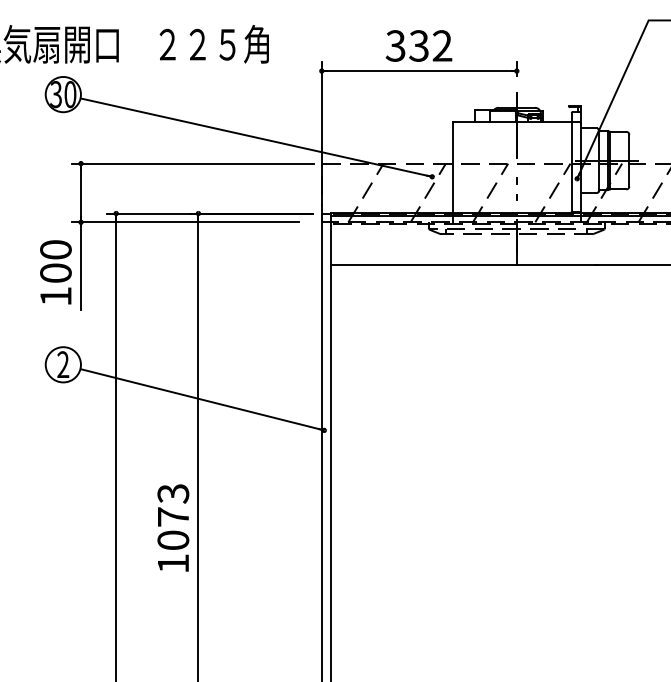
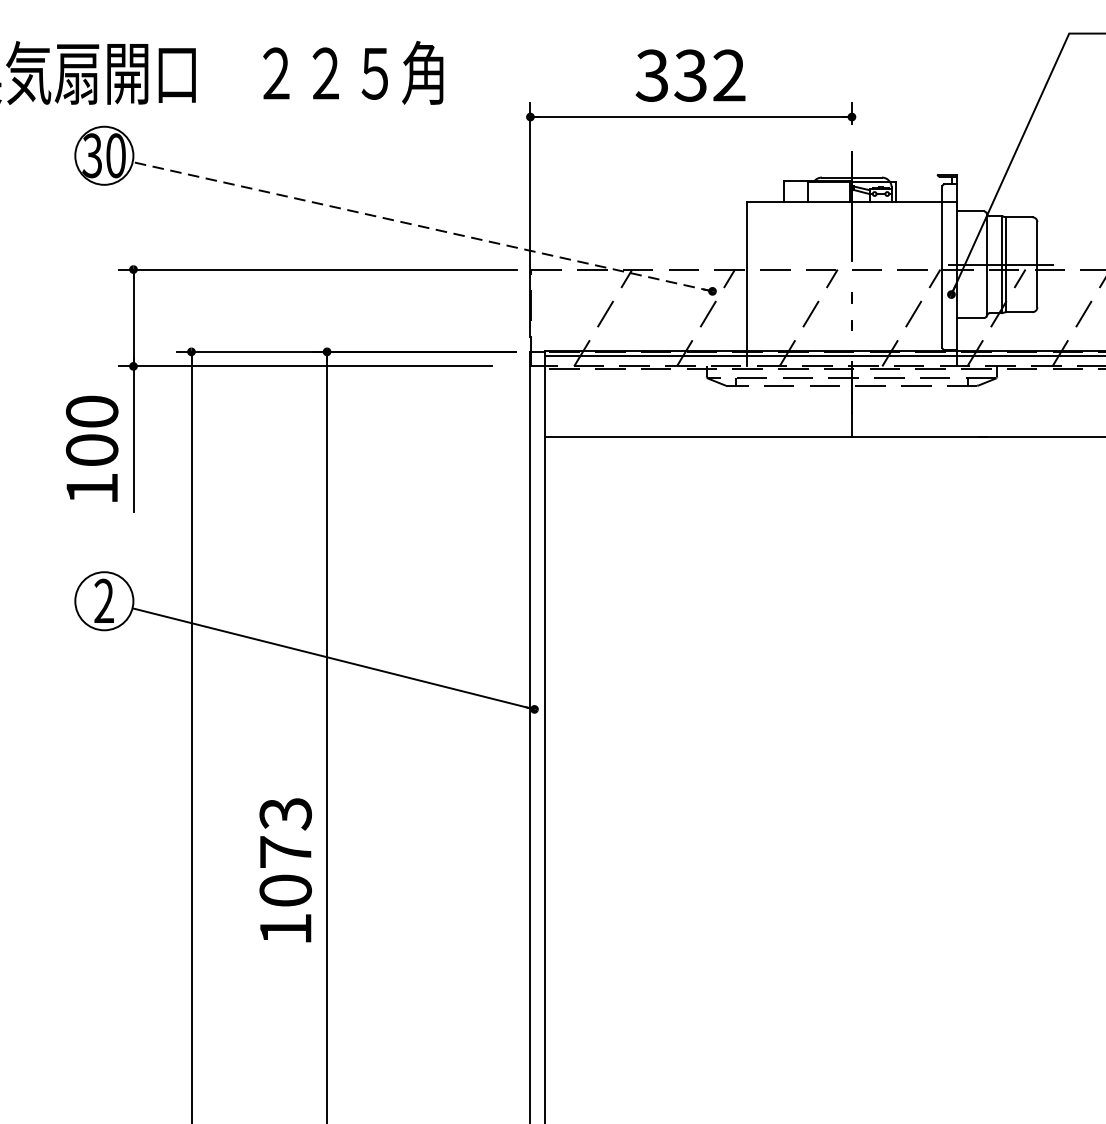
line: (255, 137) -> (421, 226), solid -> dashed

